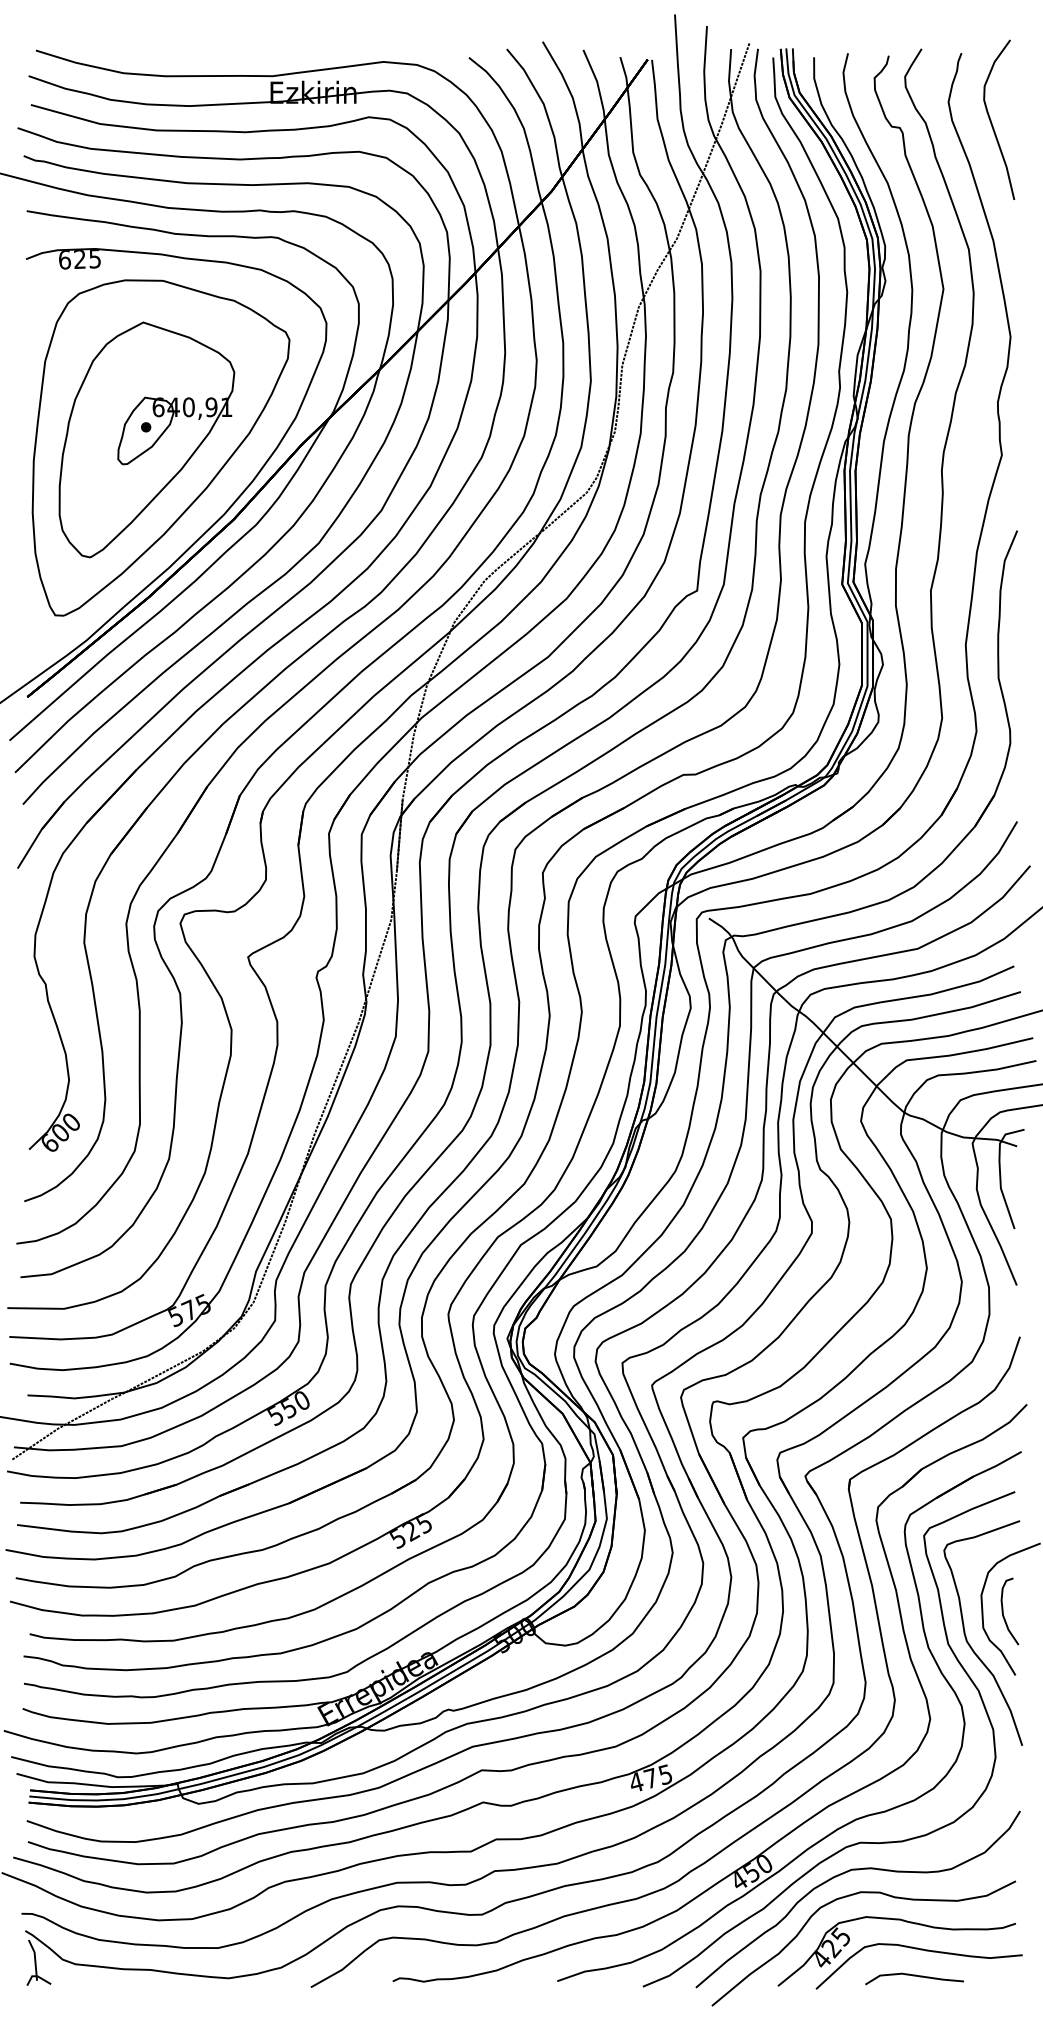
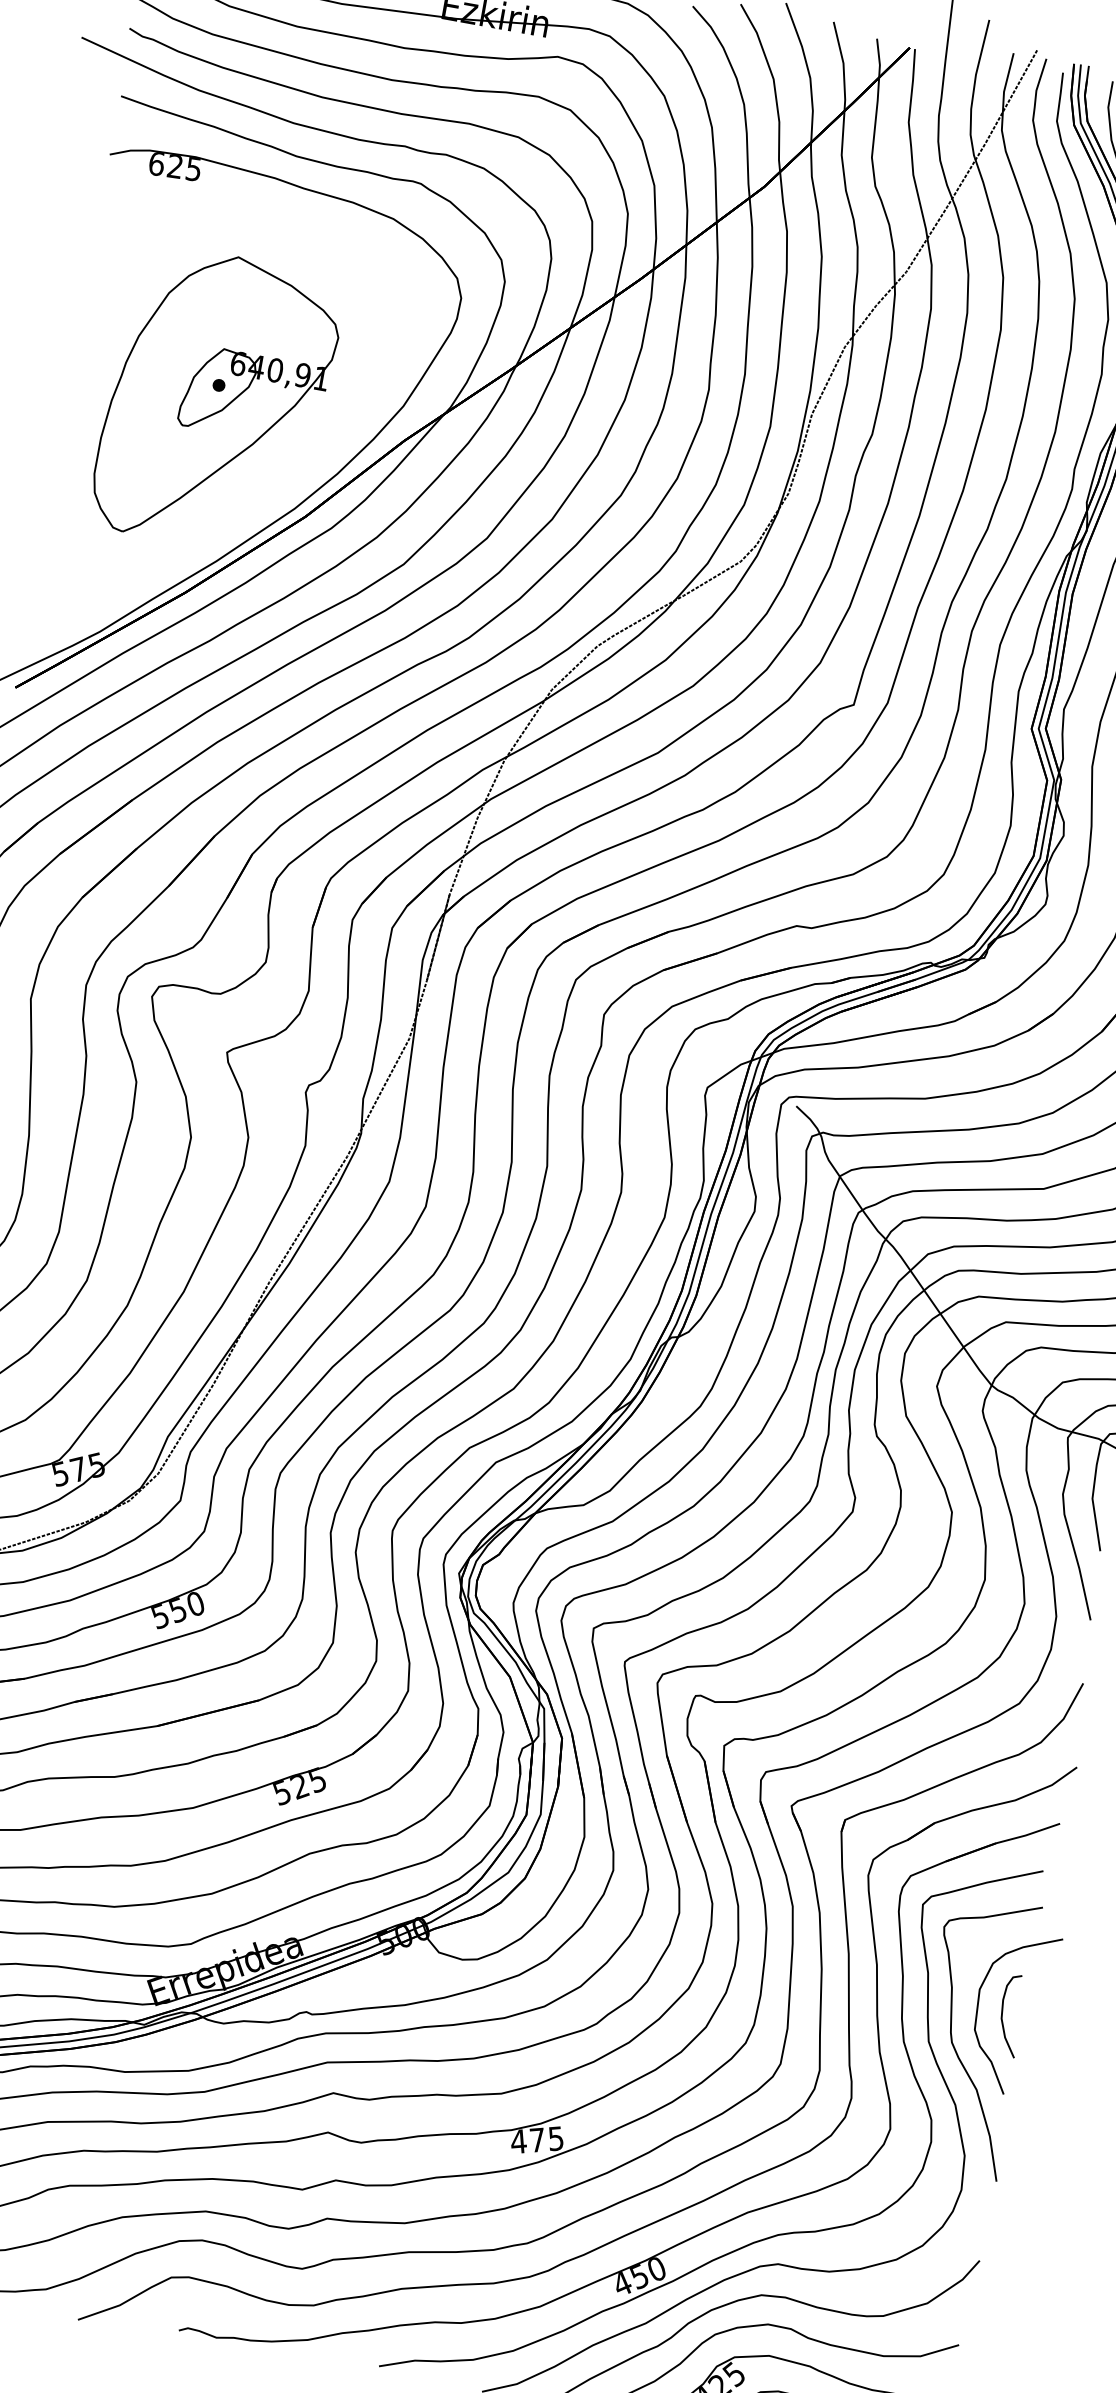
part: (160, 447) -> (232, 413), removed

